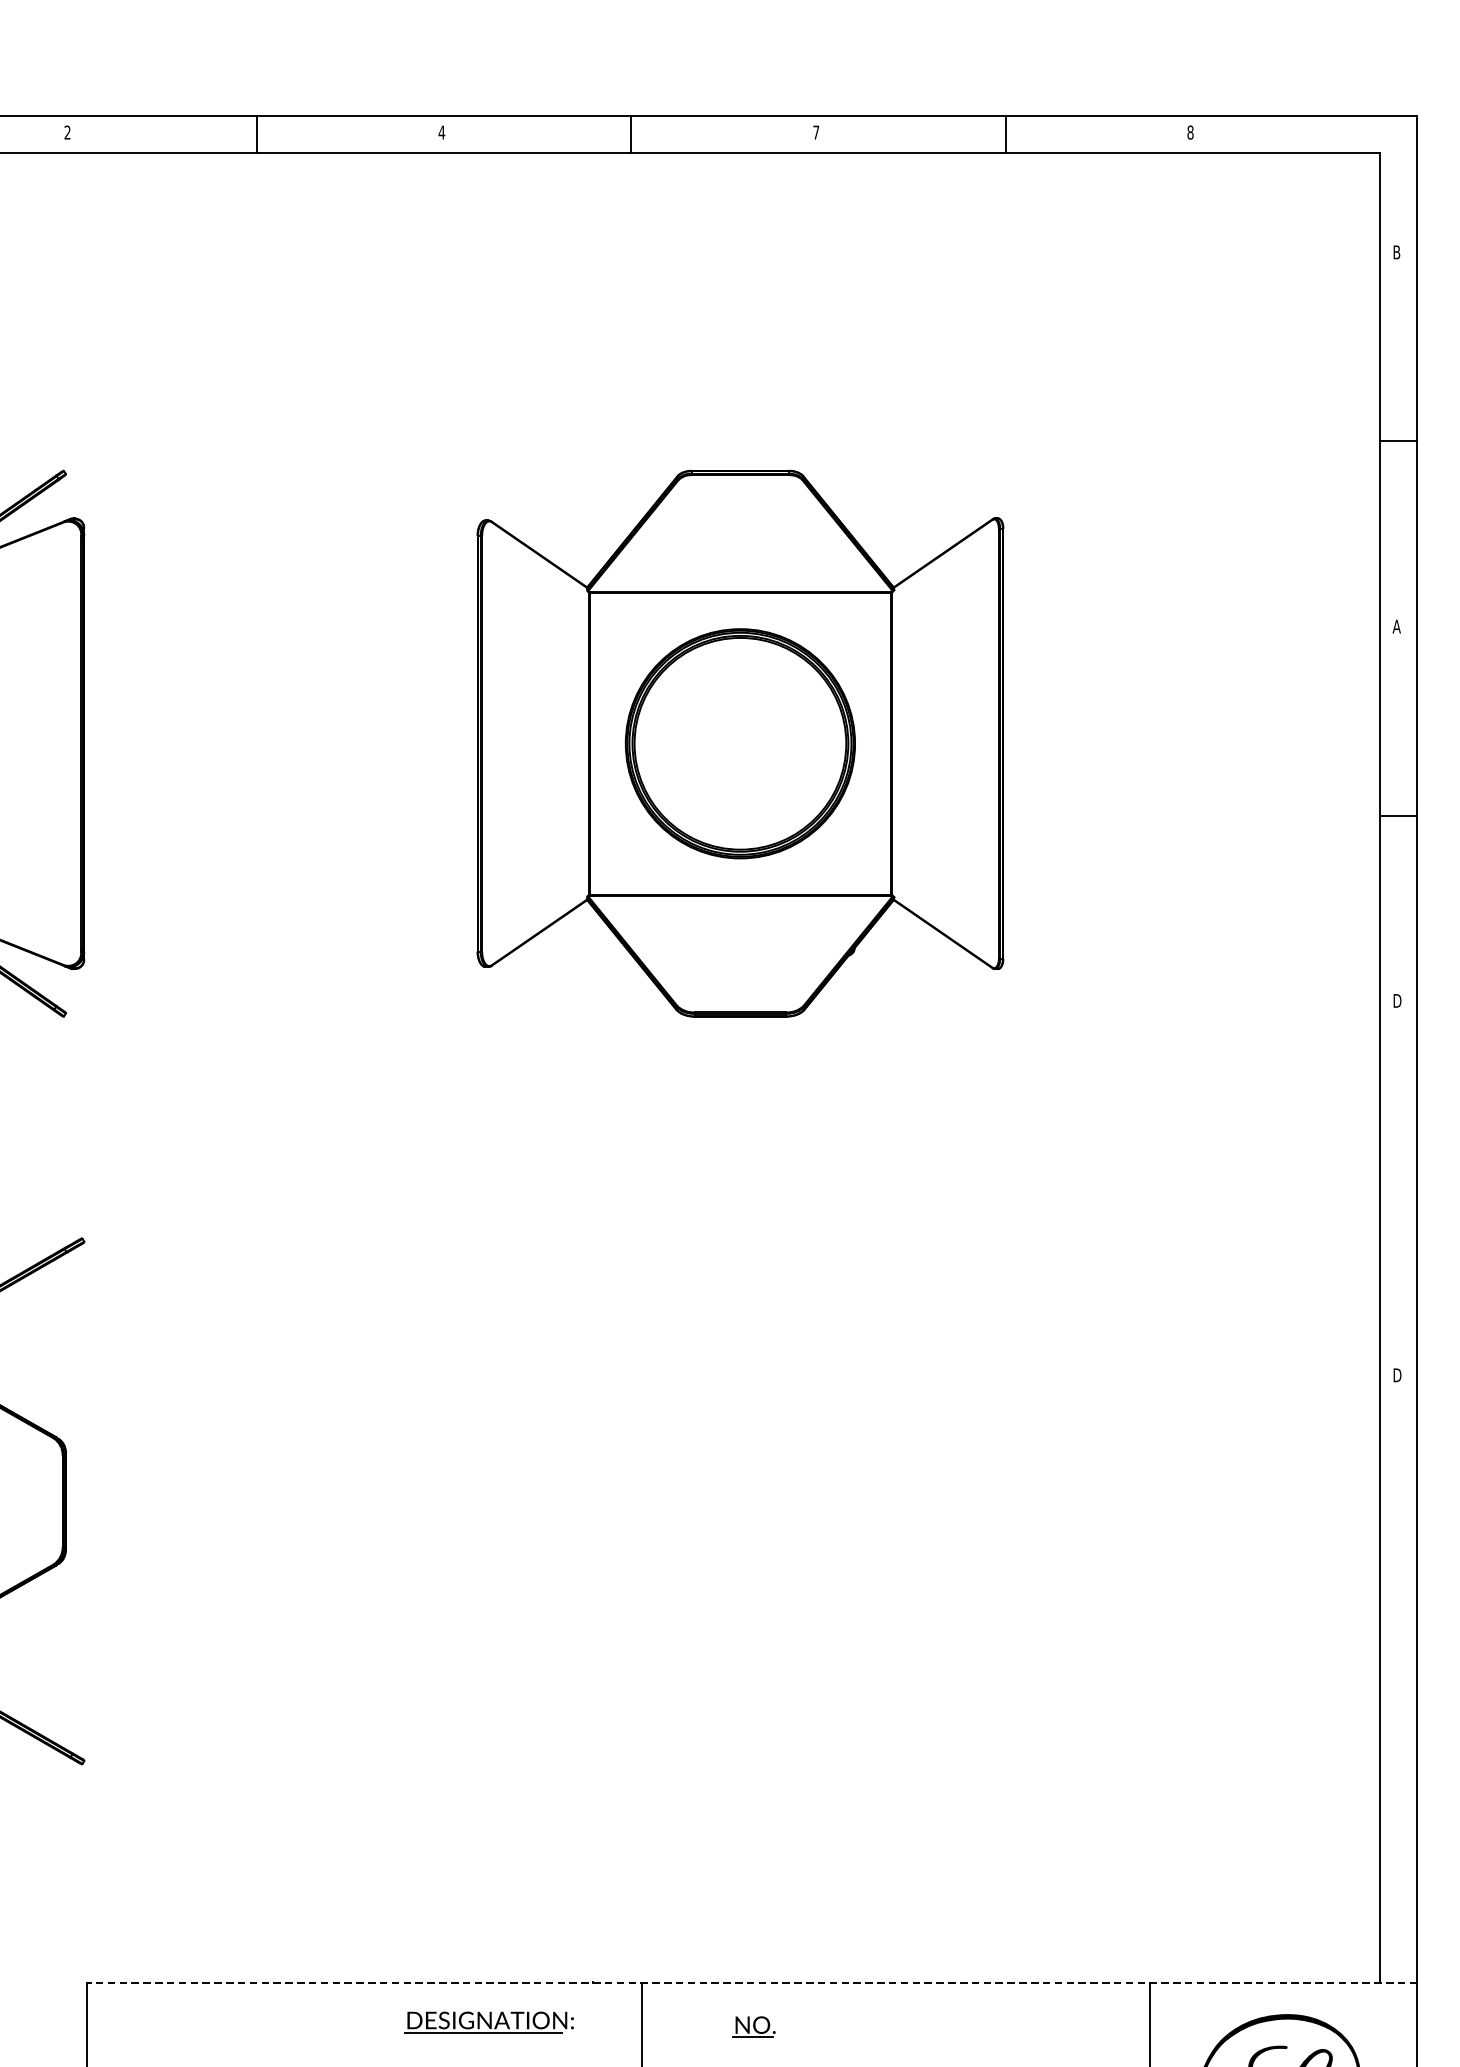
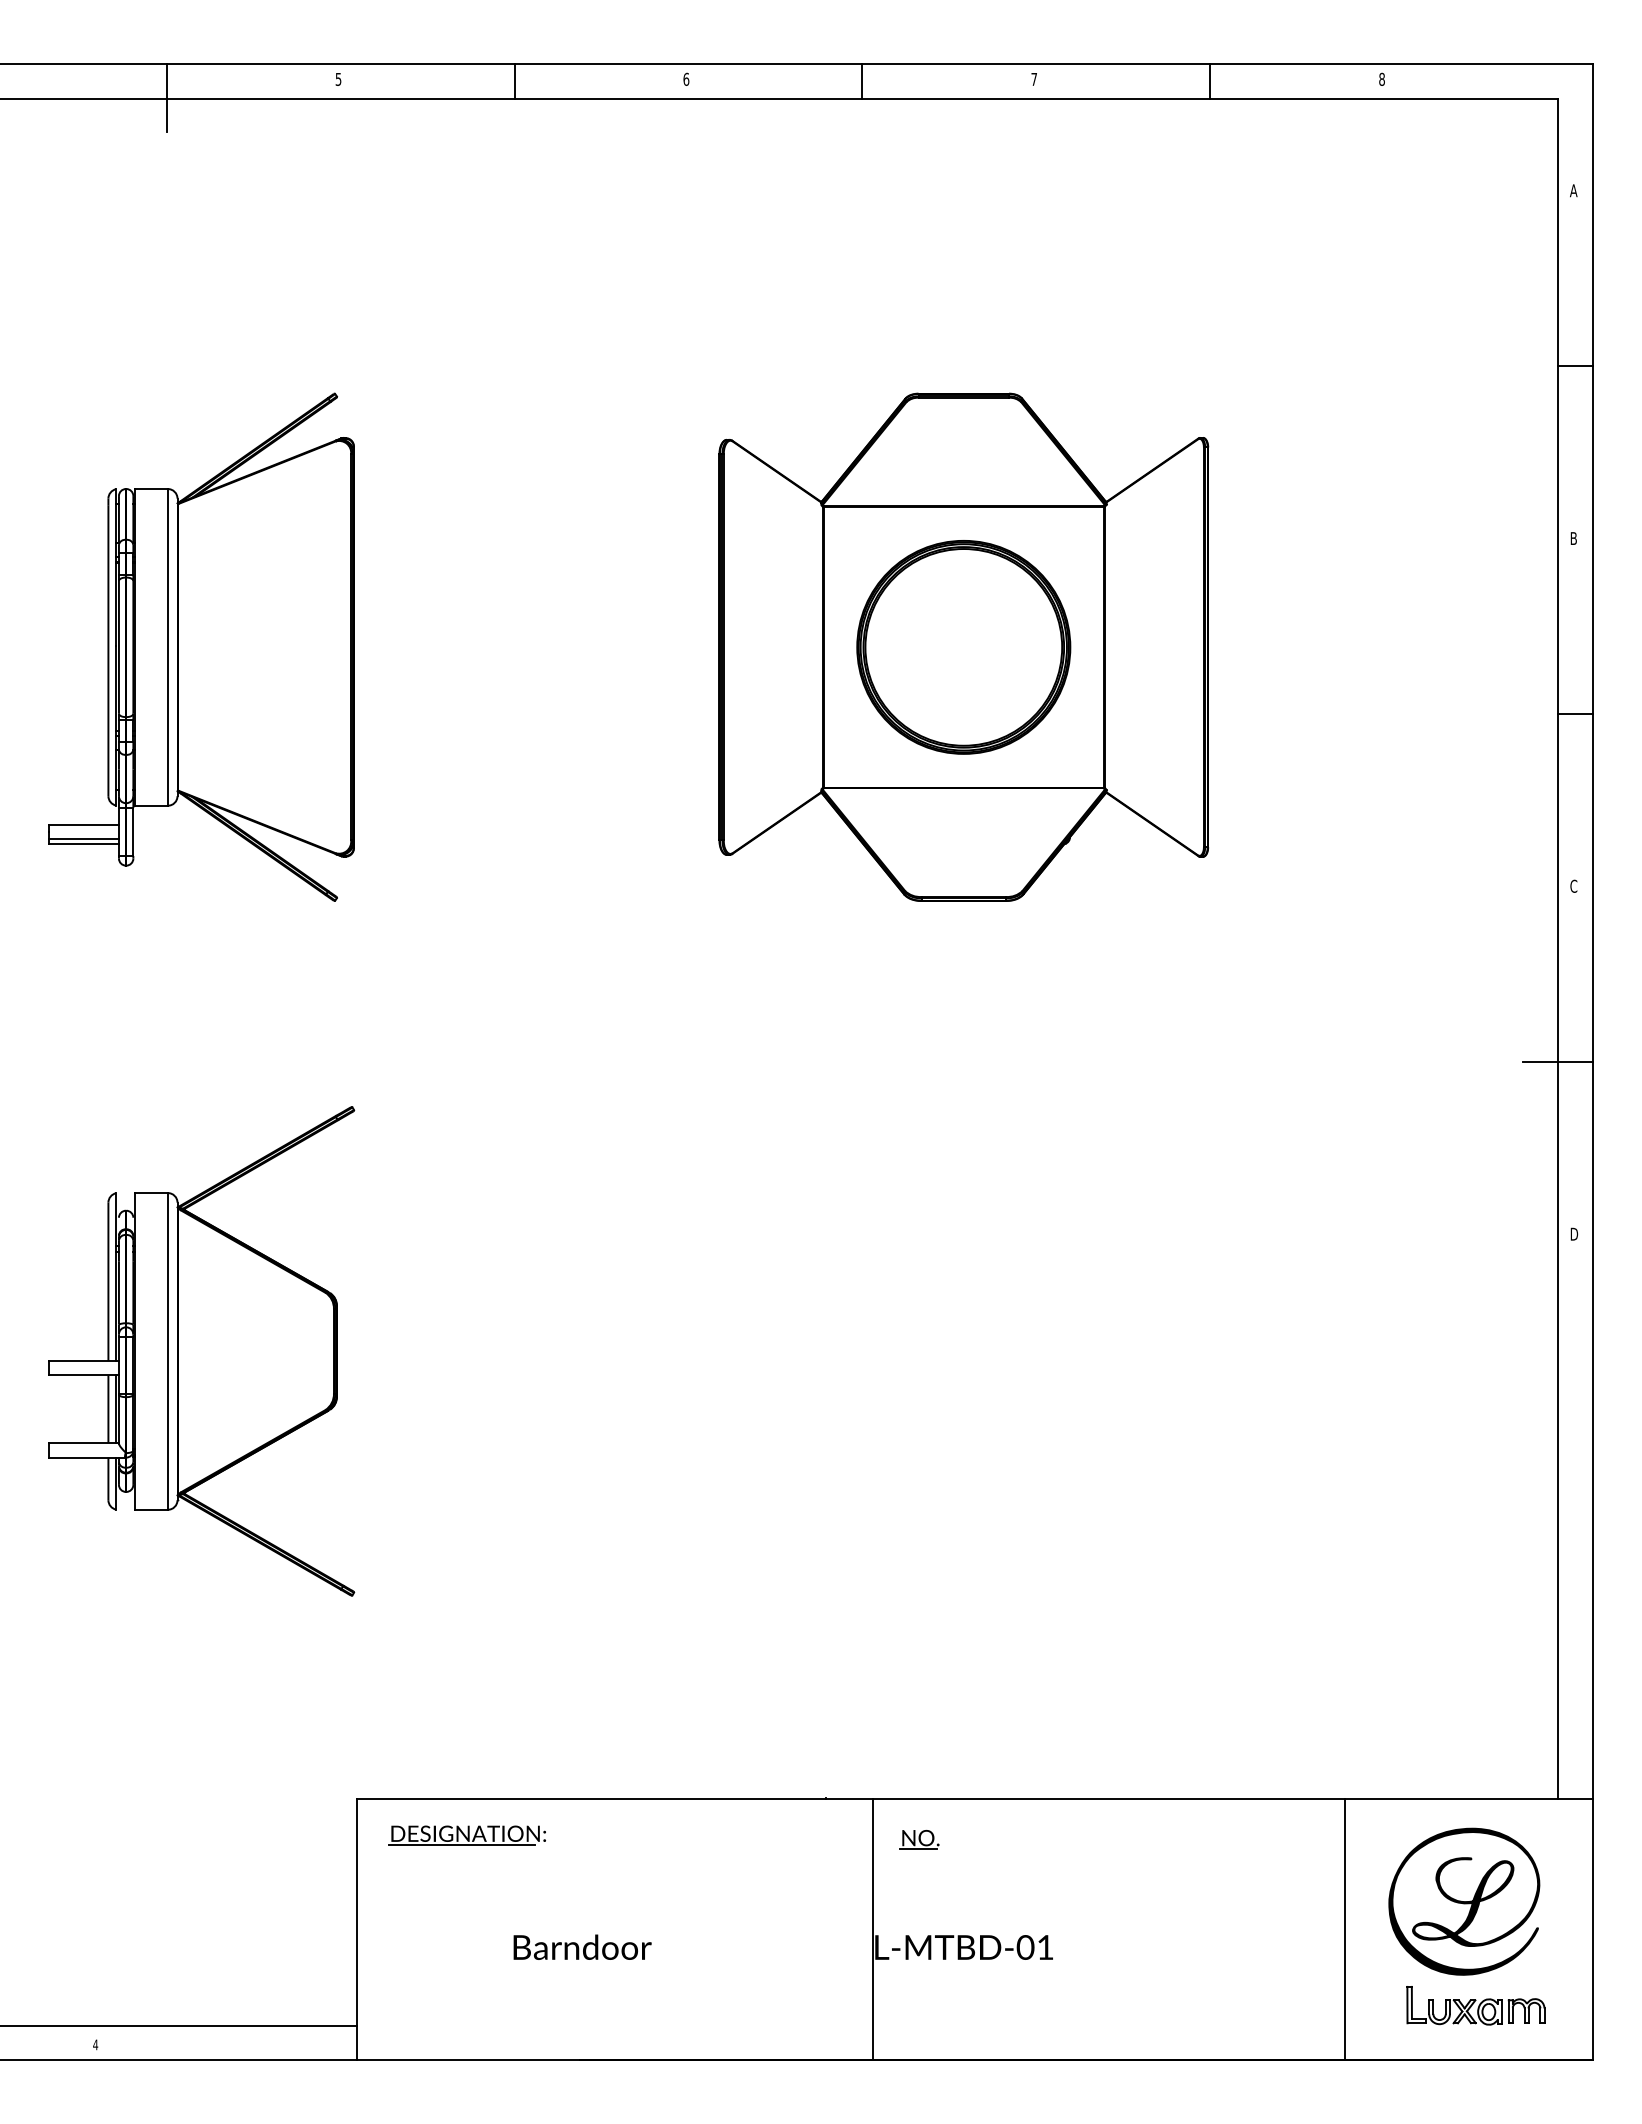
text: (67, 131) -> (338, 78), 2 -> 5
text: (442, 131) -> (686, 78), 4 -> 6
text: (1396, 252) -> (1573, 190), B -> A
text: (1396, 626) -> (1573, 538), A -> B
text: (1397, 1000) -> (1574, 885), D -> C
line: (1379, 1189) -> (1557, 1061), added
line: (751, 1983) -> (974, 1799), dashed -> solid
part: (488, 2022) -> (466, 1835), moved
part: (754, 2026) -> (919, 1839), moved

